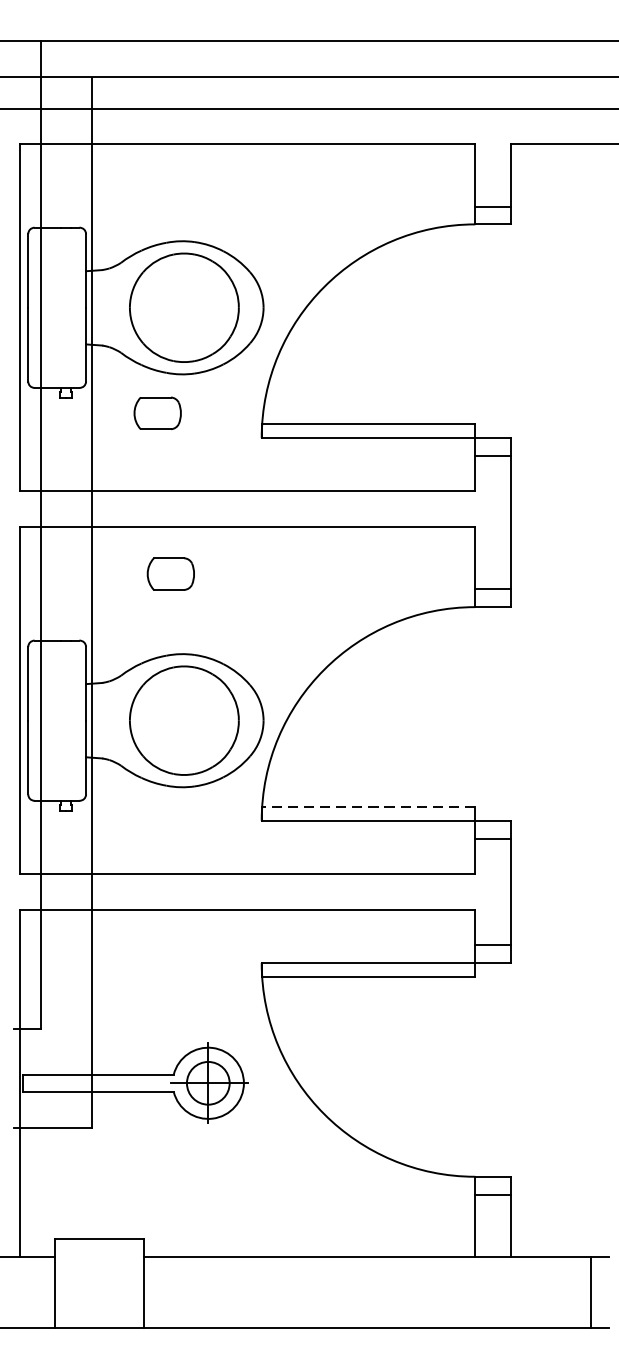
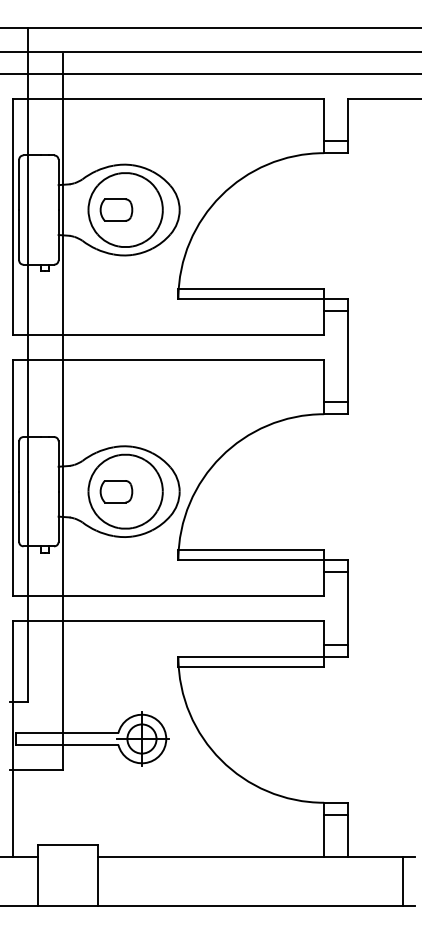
part: (157, 412) -> (116, 209), moved
part: (170, 573) -> (116, 491), moved
line: (368, 806) -> (251, 550), dashed -> solid

